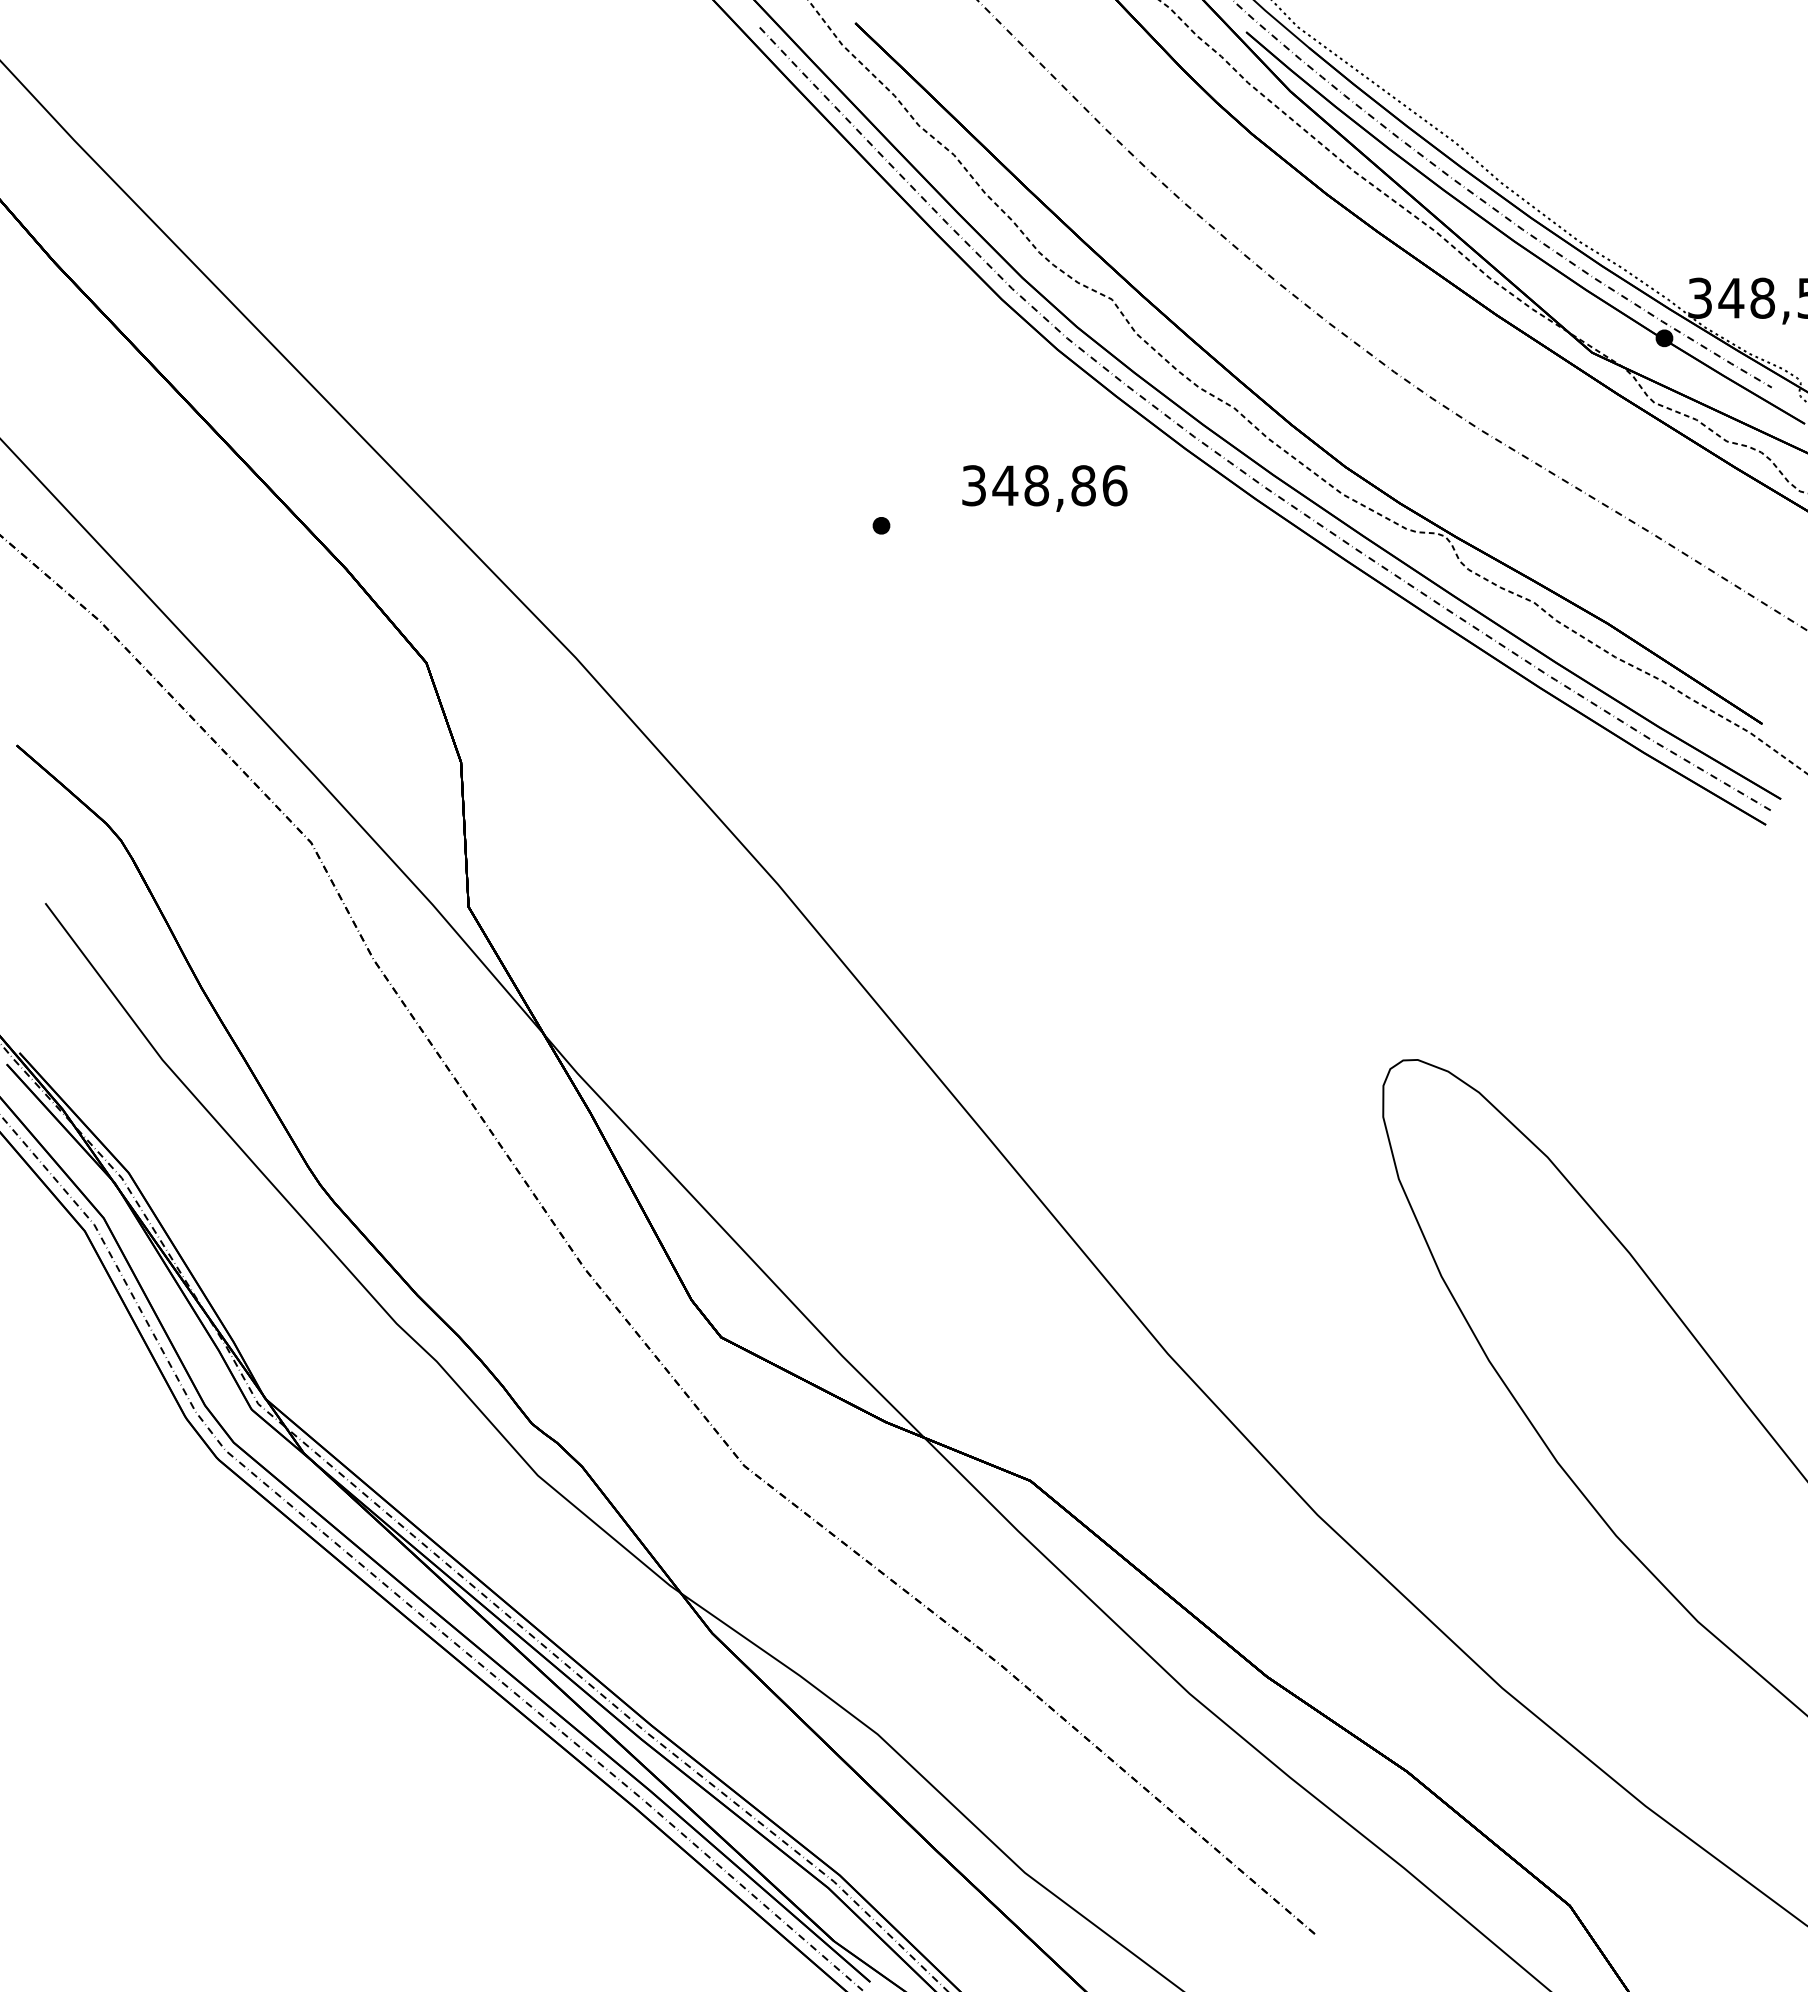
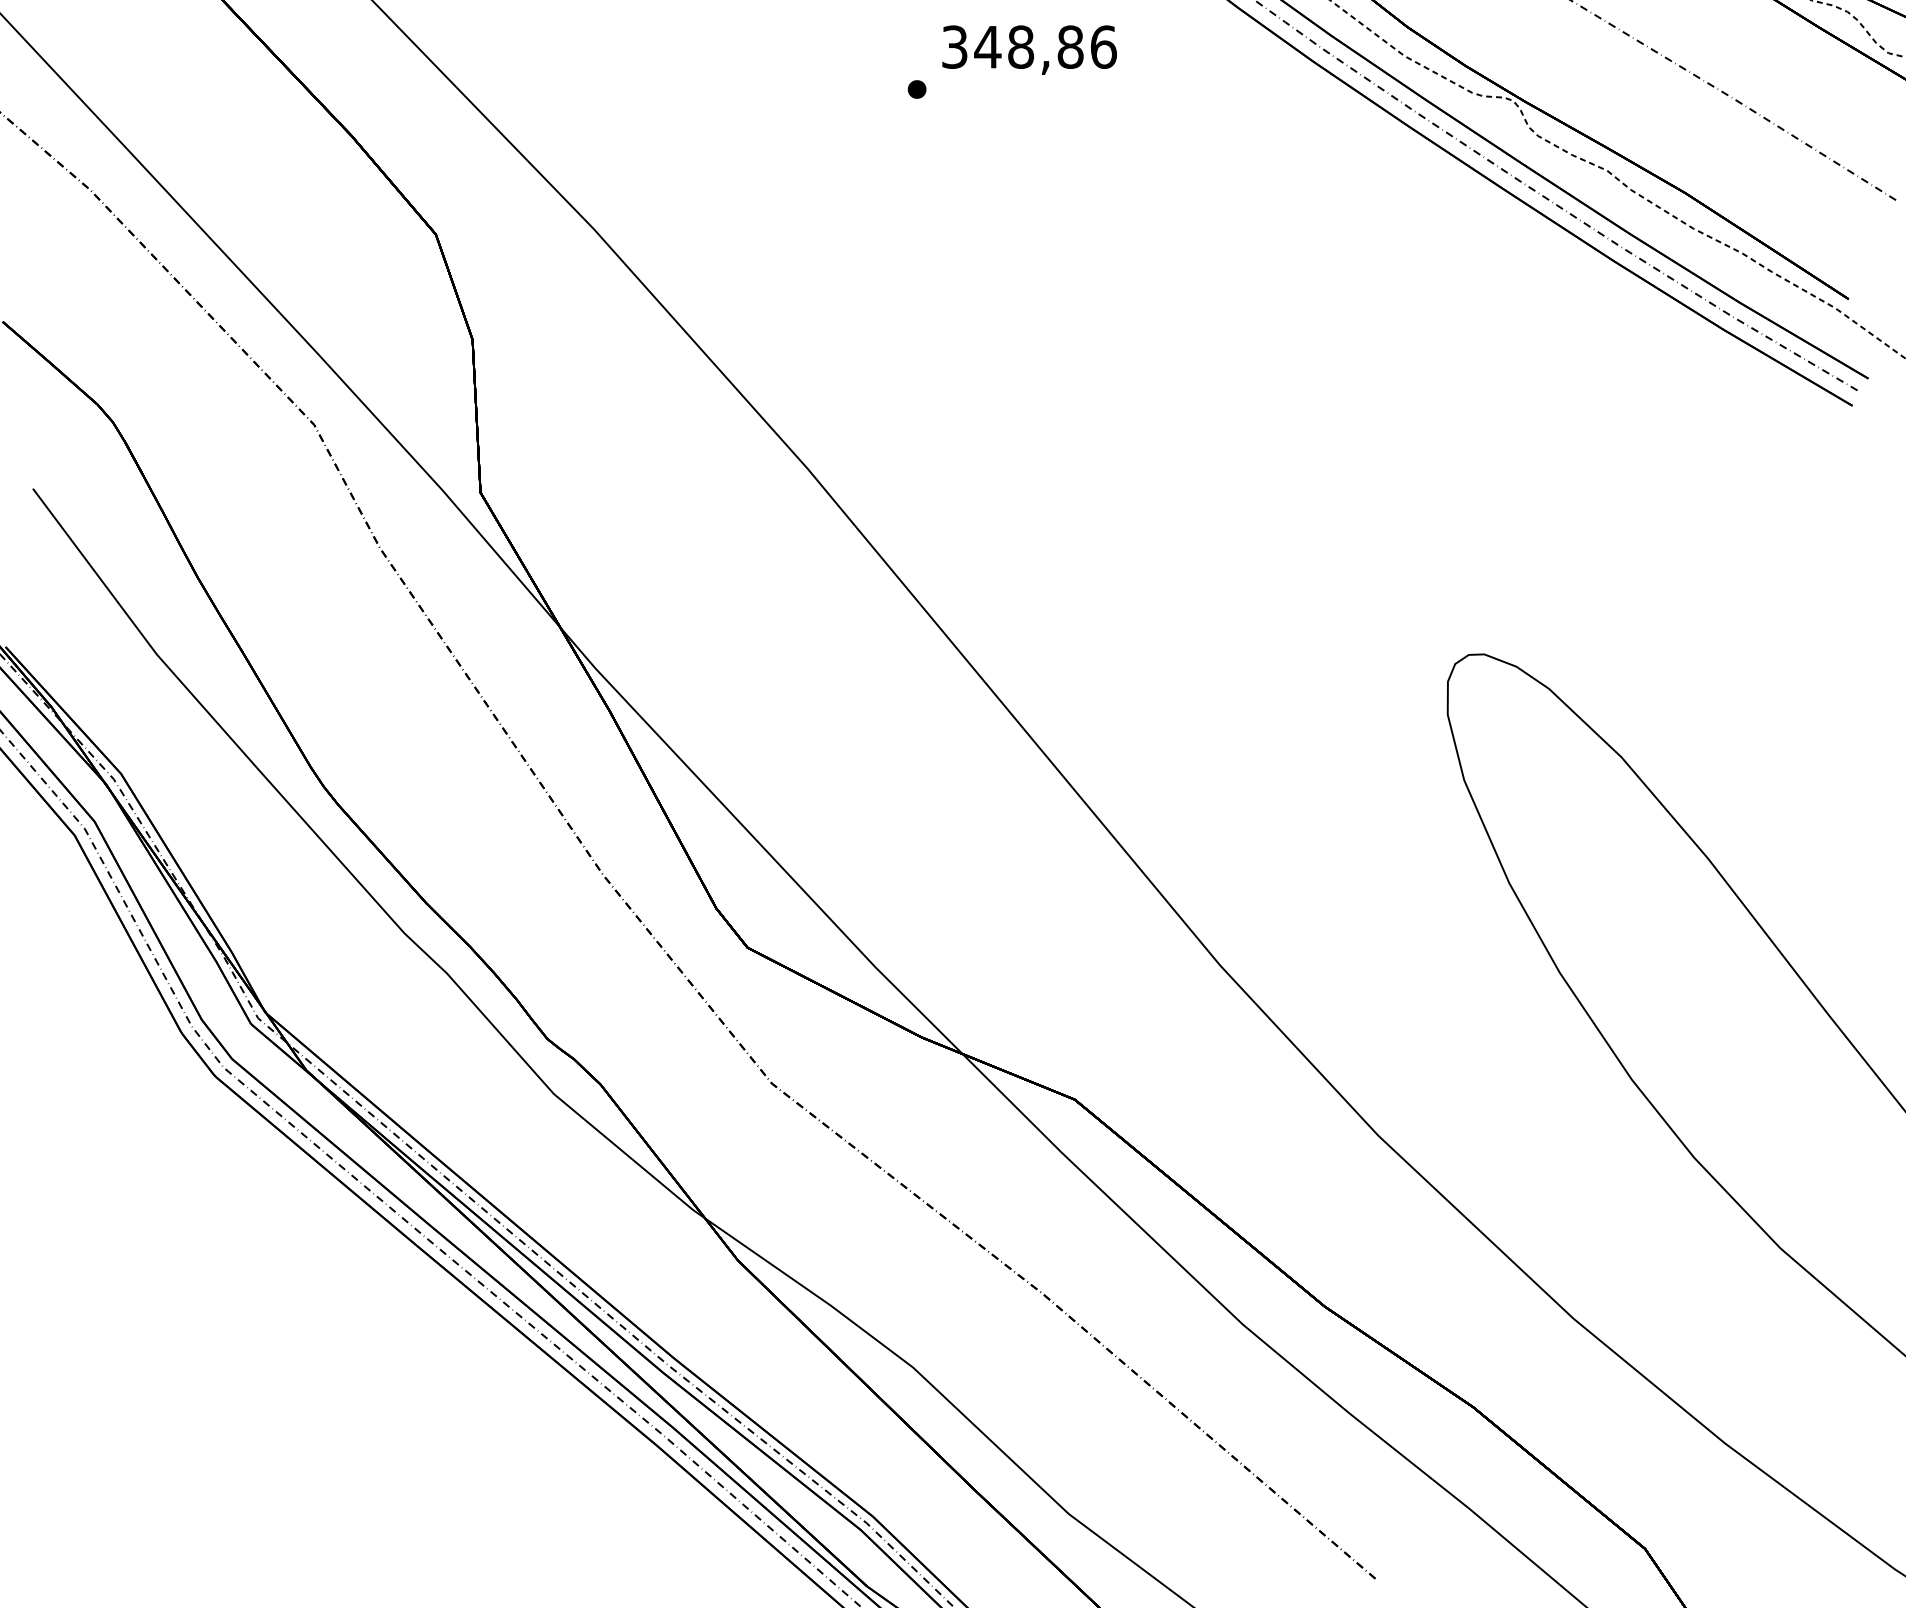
text: (1044, 488) -> (1029, 50), moved

